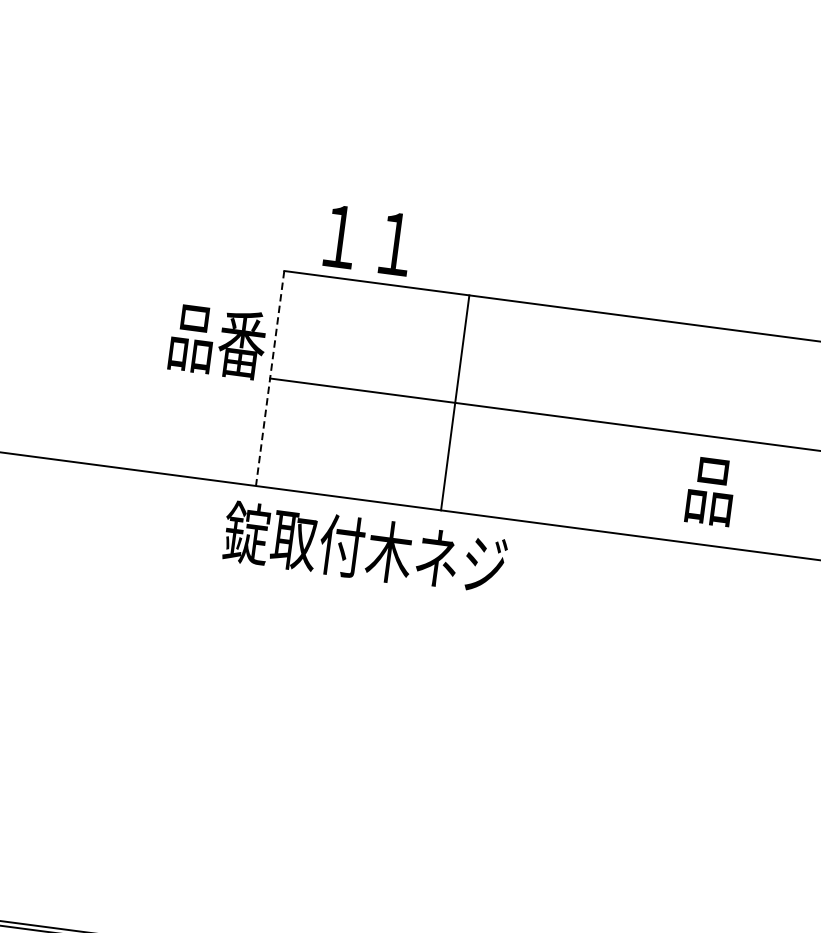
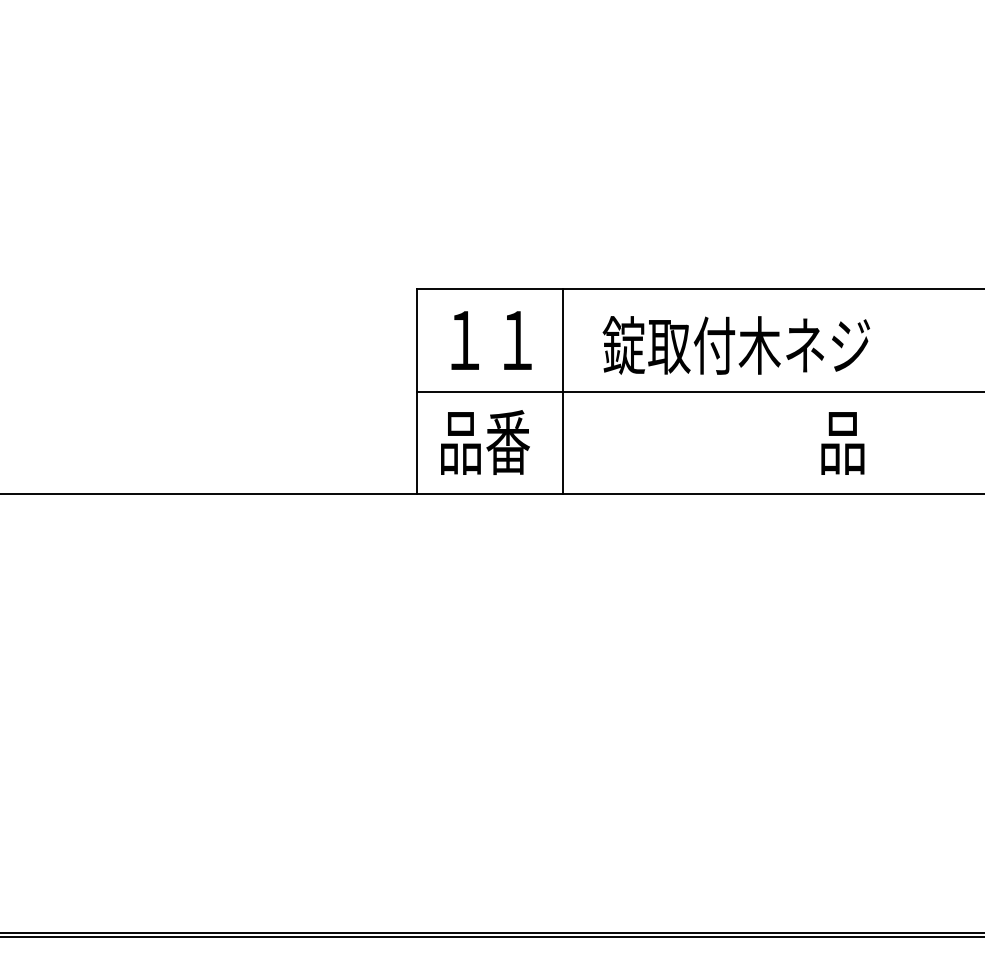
text: (368, 240) -> (491, 340), moved
text: (218, 341) -> (485, 442), moved
line: (269, 379) -> (416, 392), dashed -> solid
line: (454, 402) -> (562, 391), moved
text: (365, 548) -> (736, 345), moved

